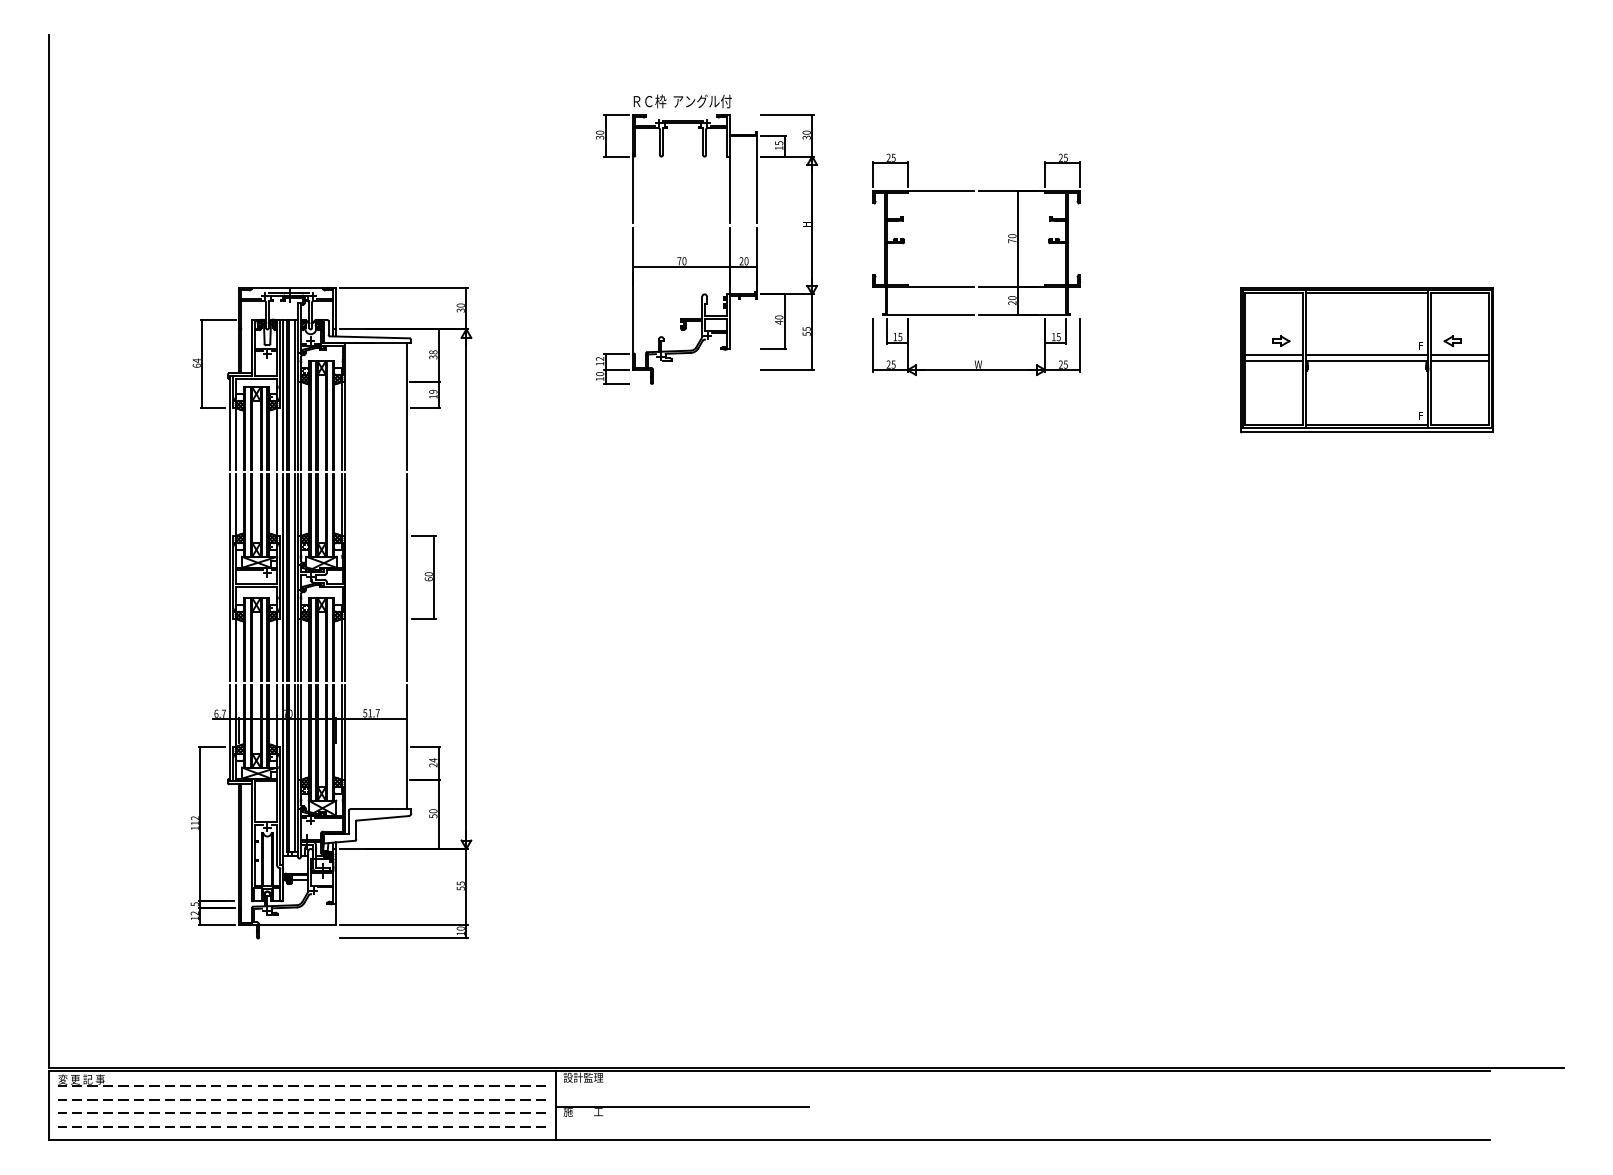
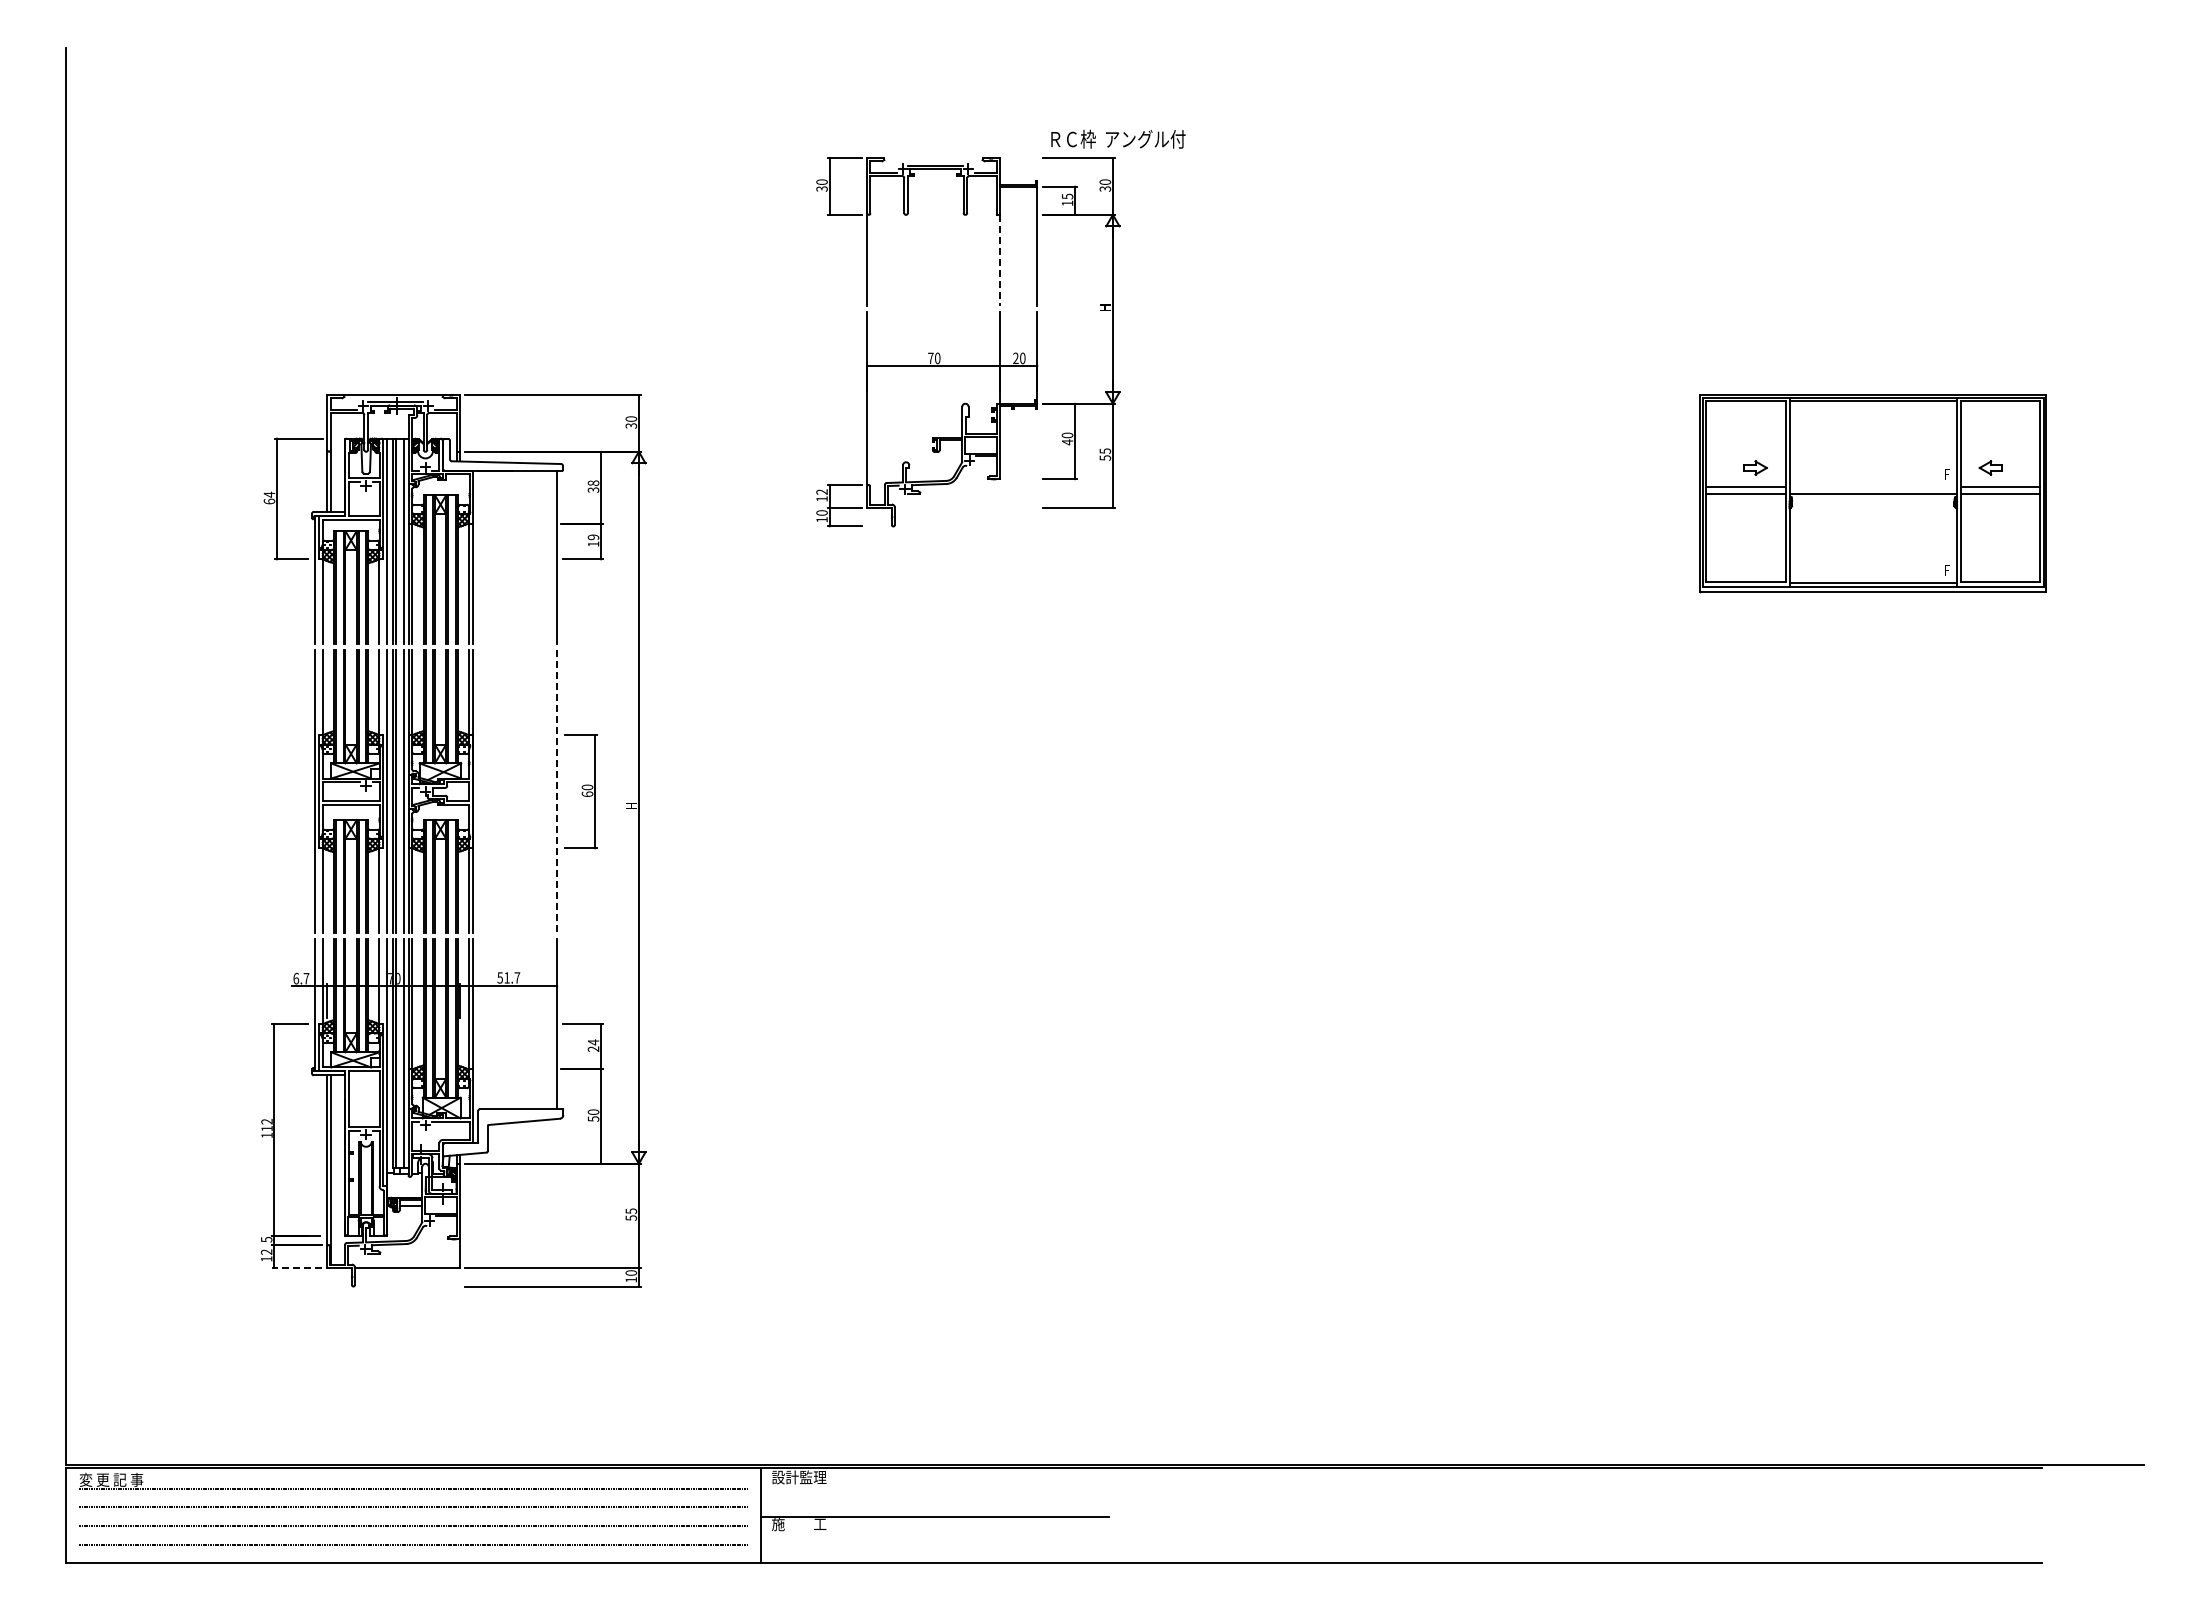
text: (682, 100) -> (1118, 138), moved
line: (729, 189) -> (999, 260), solid -> dashed
part: (974, 286) -> (1335, 393), removed
line: (1367, 354) -> (1873, 486), removed
line: (407, 577) -> (557, 791), solid -> dashed
line: (217, 924) -> (297, 1267), solid -> dashed

